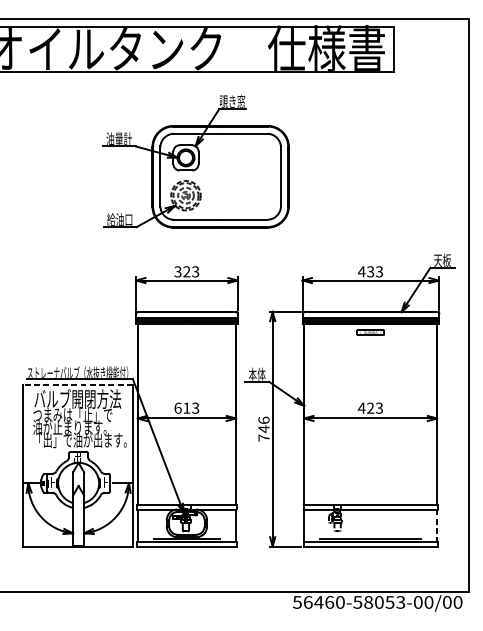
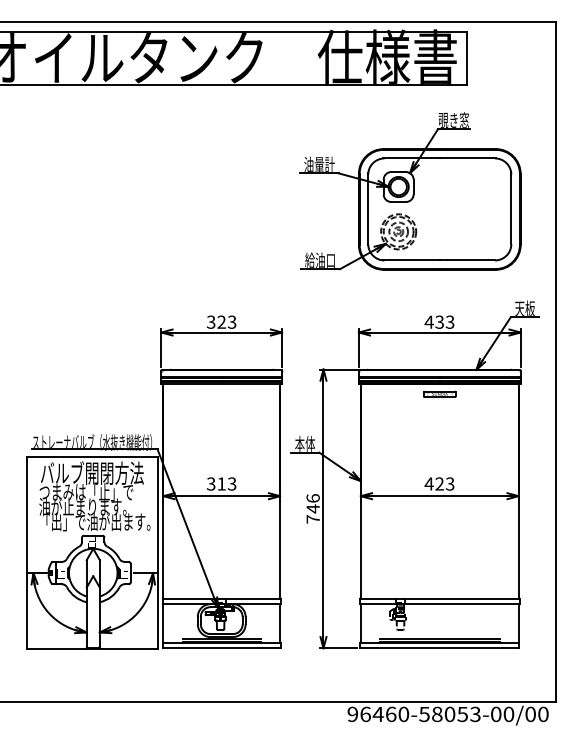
part: (195, 161) -> (410, 191), moved
line: (77, 385) -> (91, 456), dashed -> solid
text: (178, 407) -> (211, 483), 613 -> 313
line: (437, 525) -> (518, 623), dashed -> solid
text: (297, 601) -> (352, 713), 56460-58053-00/00 -> 96460-58053-00/00

